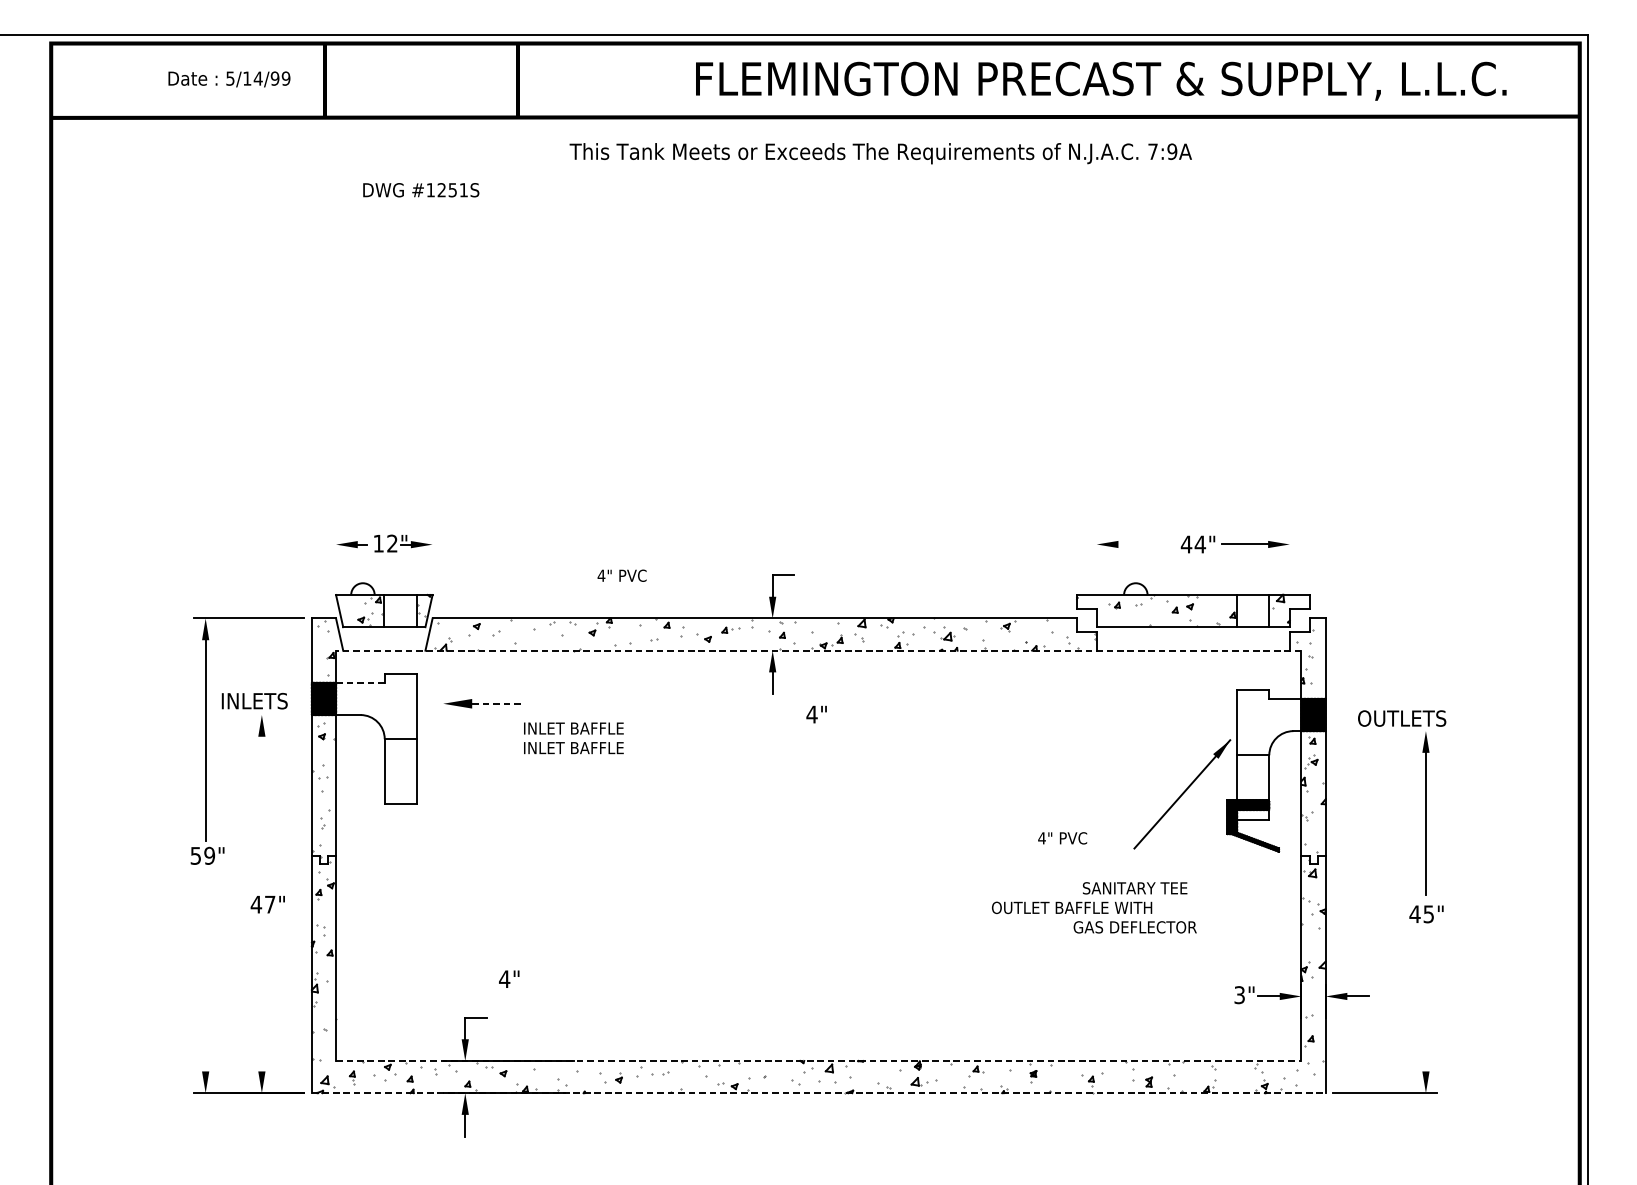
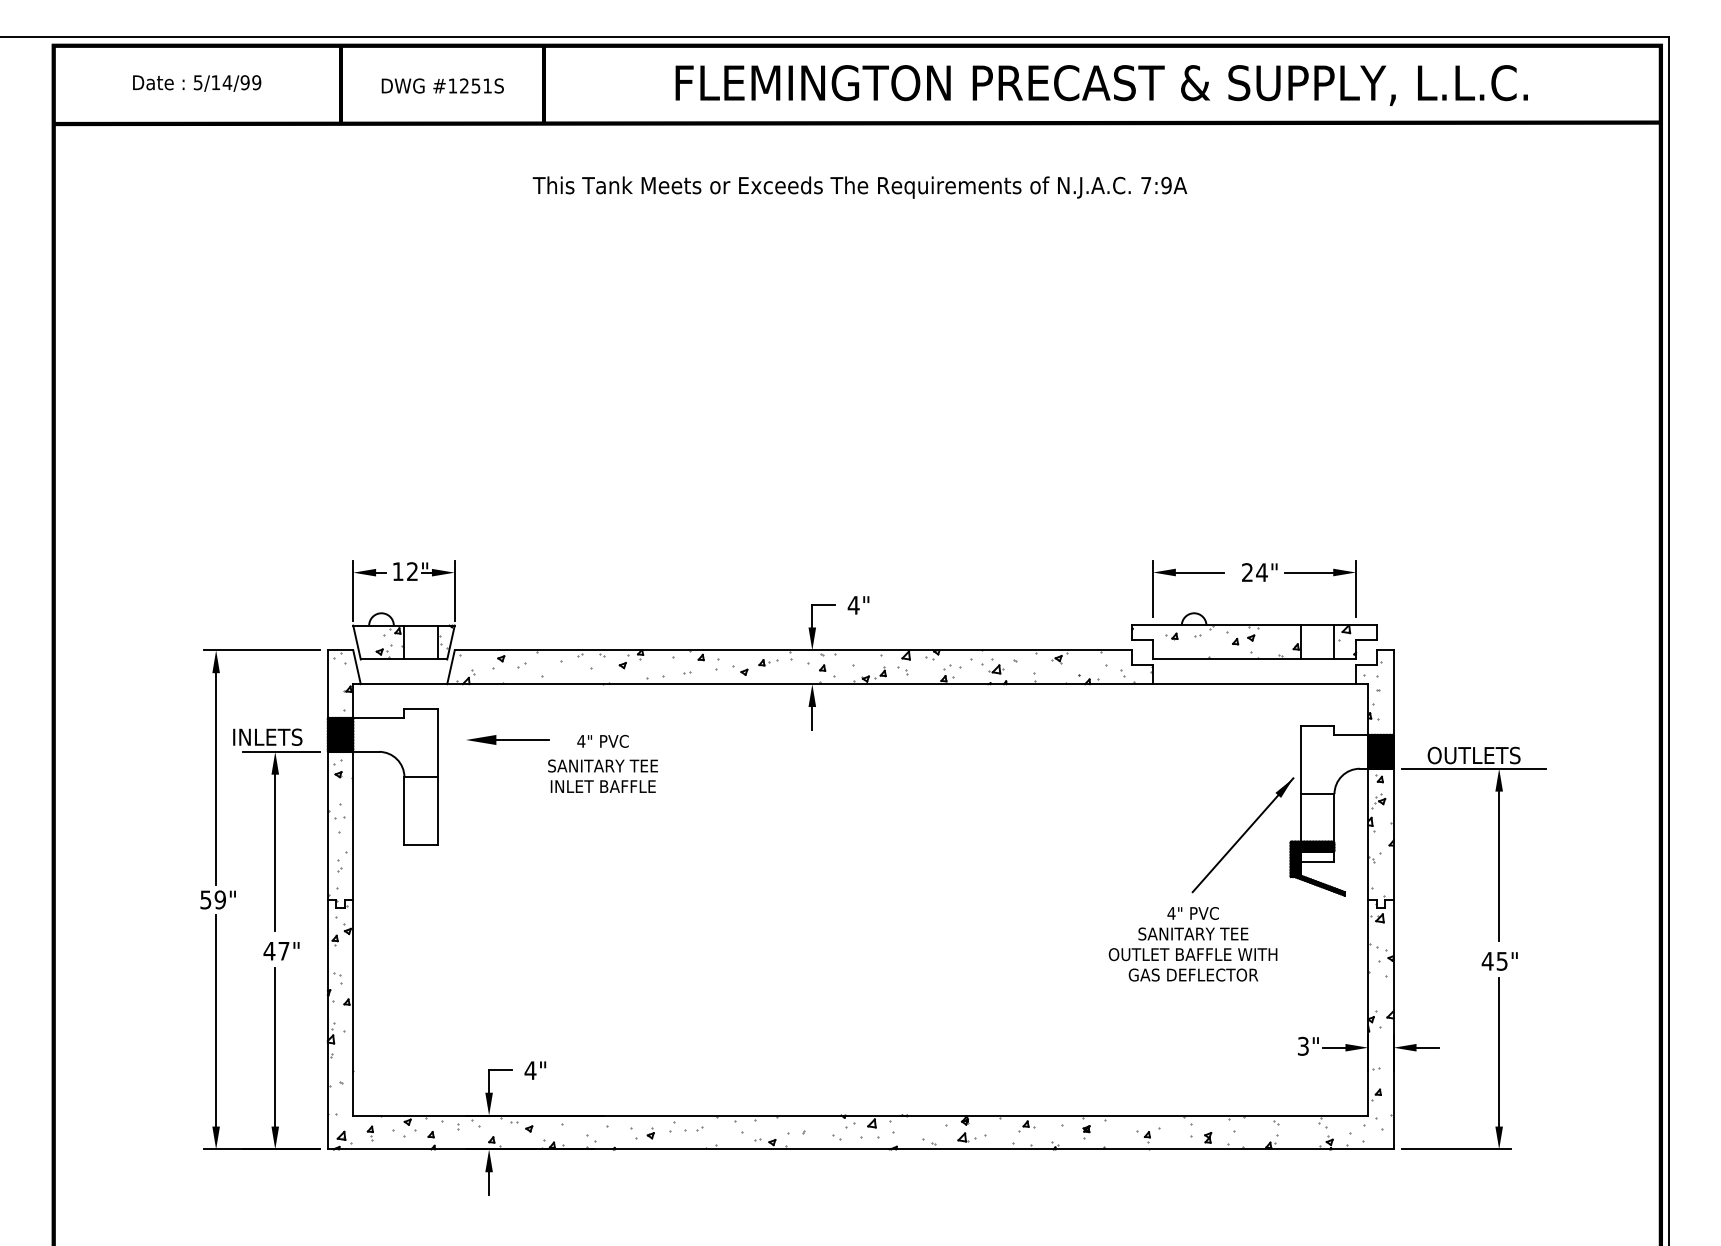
text: (229, 79) -> (197, 83), moved
text: (1100, 81) -> (1101, 85), moved
text: (880, 153) -> (859, 187), moved
text: (420, 189) -> (442, 85), moved
line: (1140, 544) -> (1199, 572), added
text: (1186, 544) -> (1247, 572), 44" -> 24"
line: (1097, 559) -> (1153, 588), added
line: (1290, 559) -> (1356, 588), added
line: (336, 561) -> (353, 590), added
line: (432, 561) -> (454, 590), added
text: (621, 575) -> (602, 741), moved
line: (818, 650) -> (860, 684), dashed -> solid
line: (360, 683) -> (378, 718), dashed -> solid
line: (497, 704) -> (522, 740), dashed -> solid
line: (267, 714) -> (281, 751), added
text: (816, 714) -> (858, 605), moved
text: (573, 728) -> (602, 765), INLET BAFFLE -> SANITARY TEE
line: (1401, 731) -> (1473, 769), added
line: (262, 810) -> (275, 852), added
text: (1061, 838) -> (1192, 913), moved
text: (1071, 907) -> (1192, 954), moved
line: (205, 970) -> (216, 1020), added
text: (509, 979) -> (535, 1070), moved
line: (262, 995) -> (275, 1046), added
line: (1426, 1000) -> (1499, 1051), added
line: (818, 1060) -> (860, 1115), dashed -> solid
line: (818, 1093) -> (860, 1149), dashed -> solid

